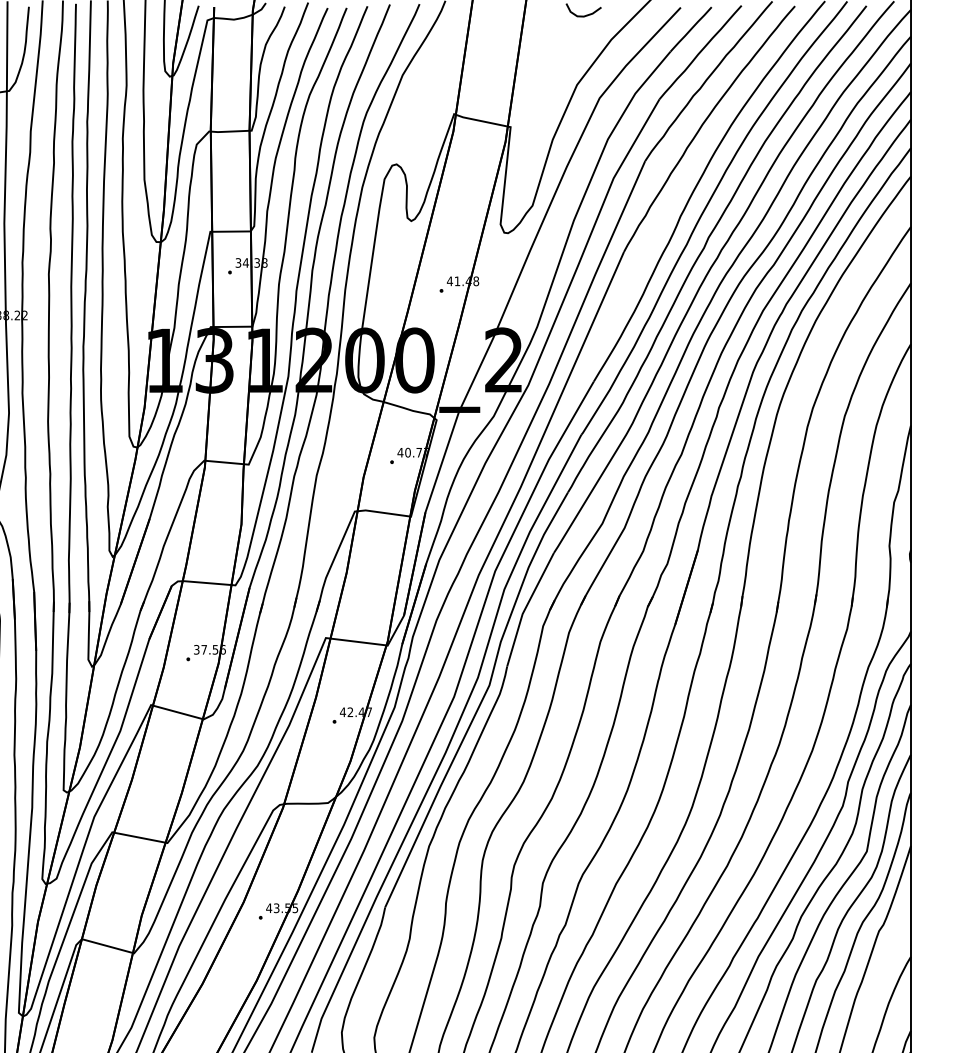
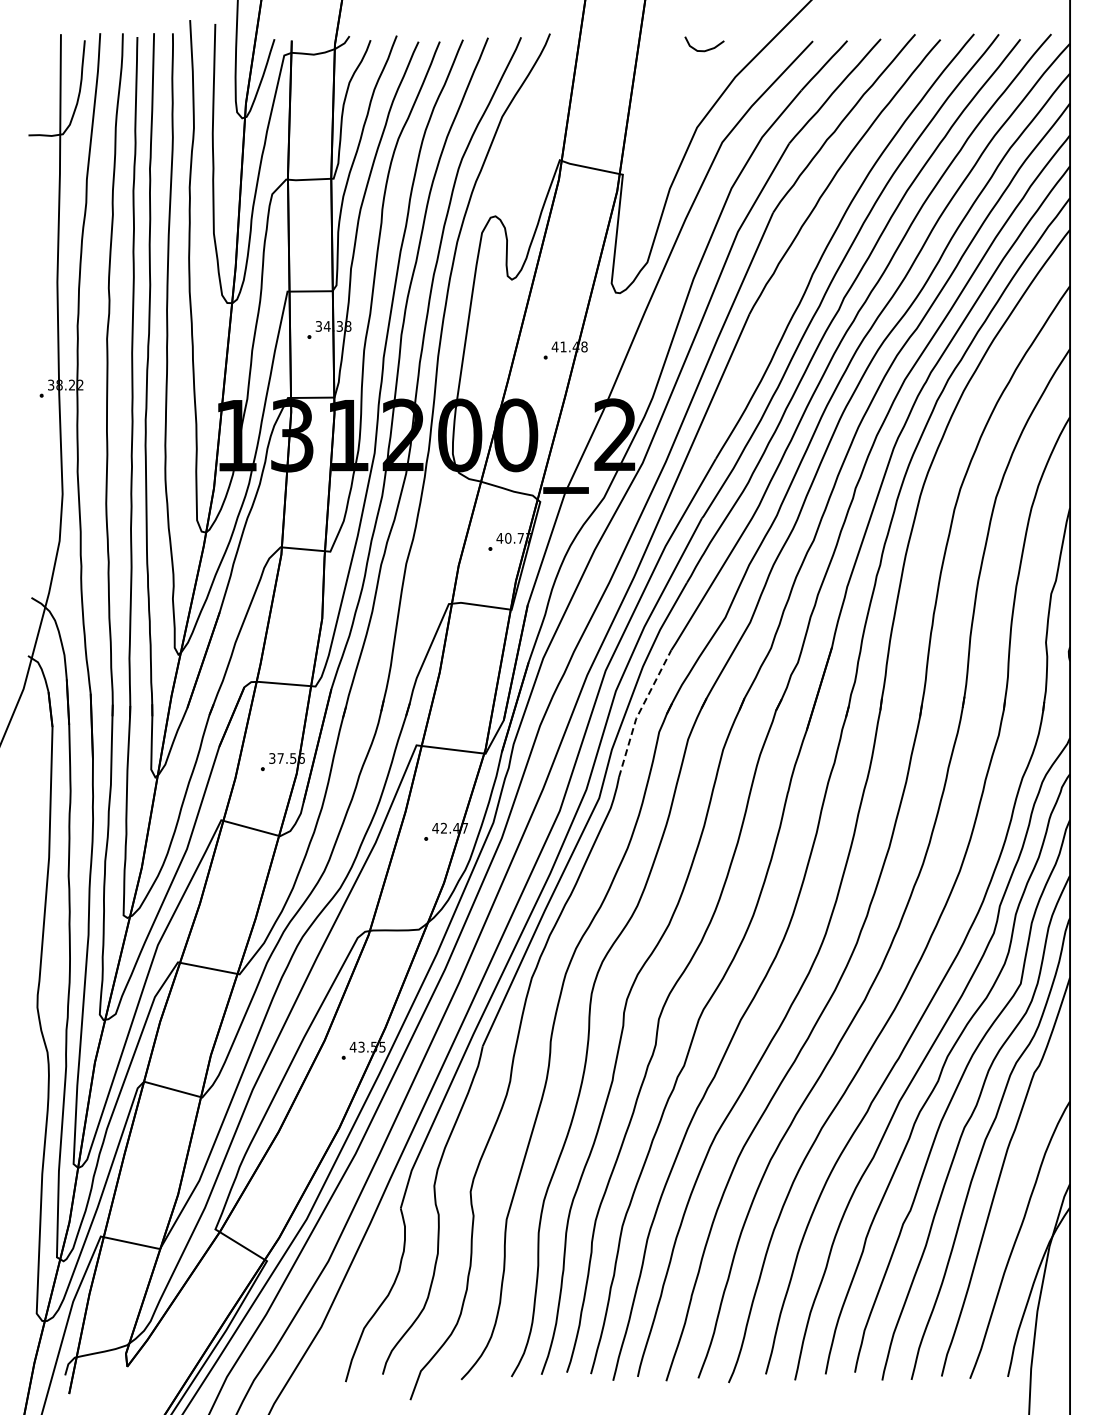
line: (525, 607) -> (639, 711), solid -> dashed

